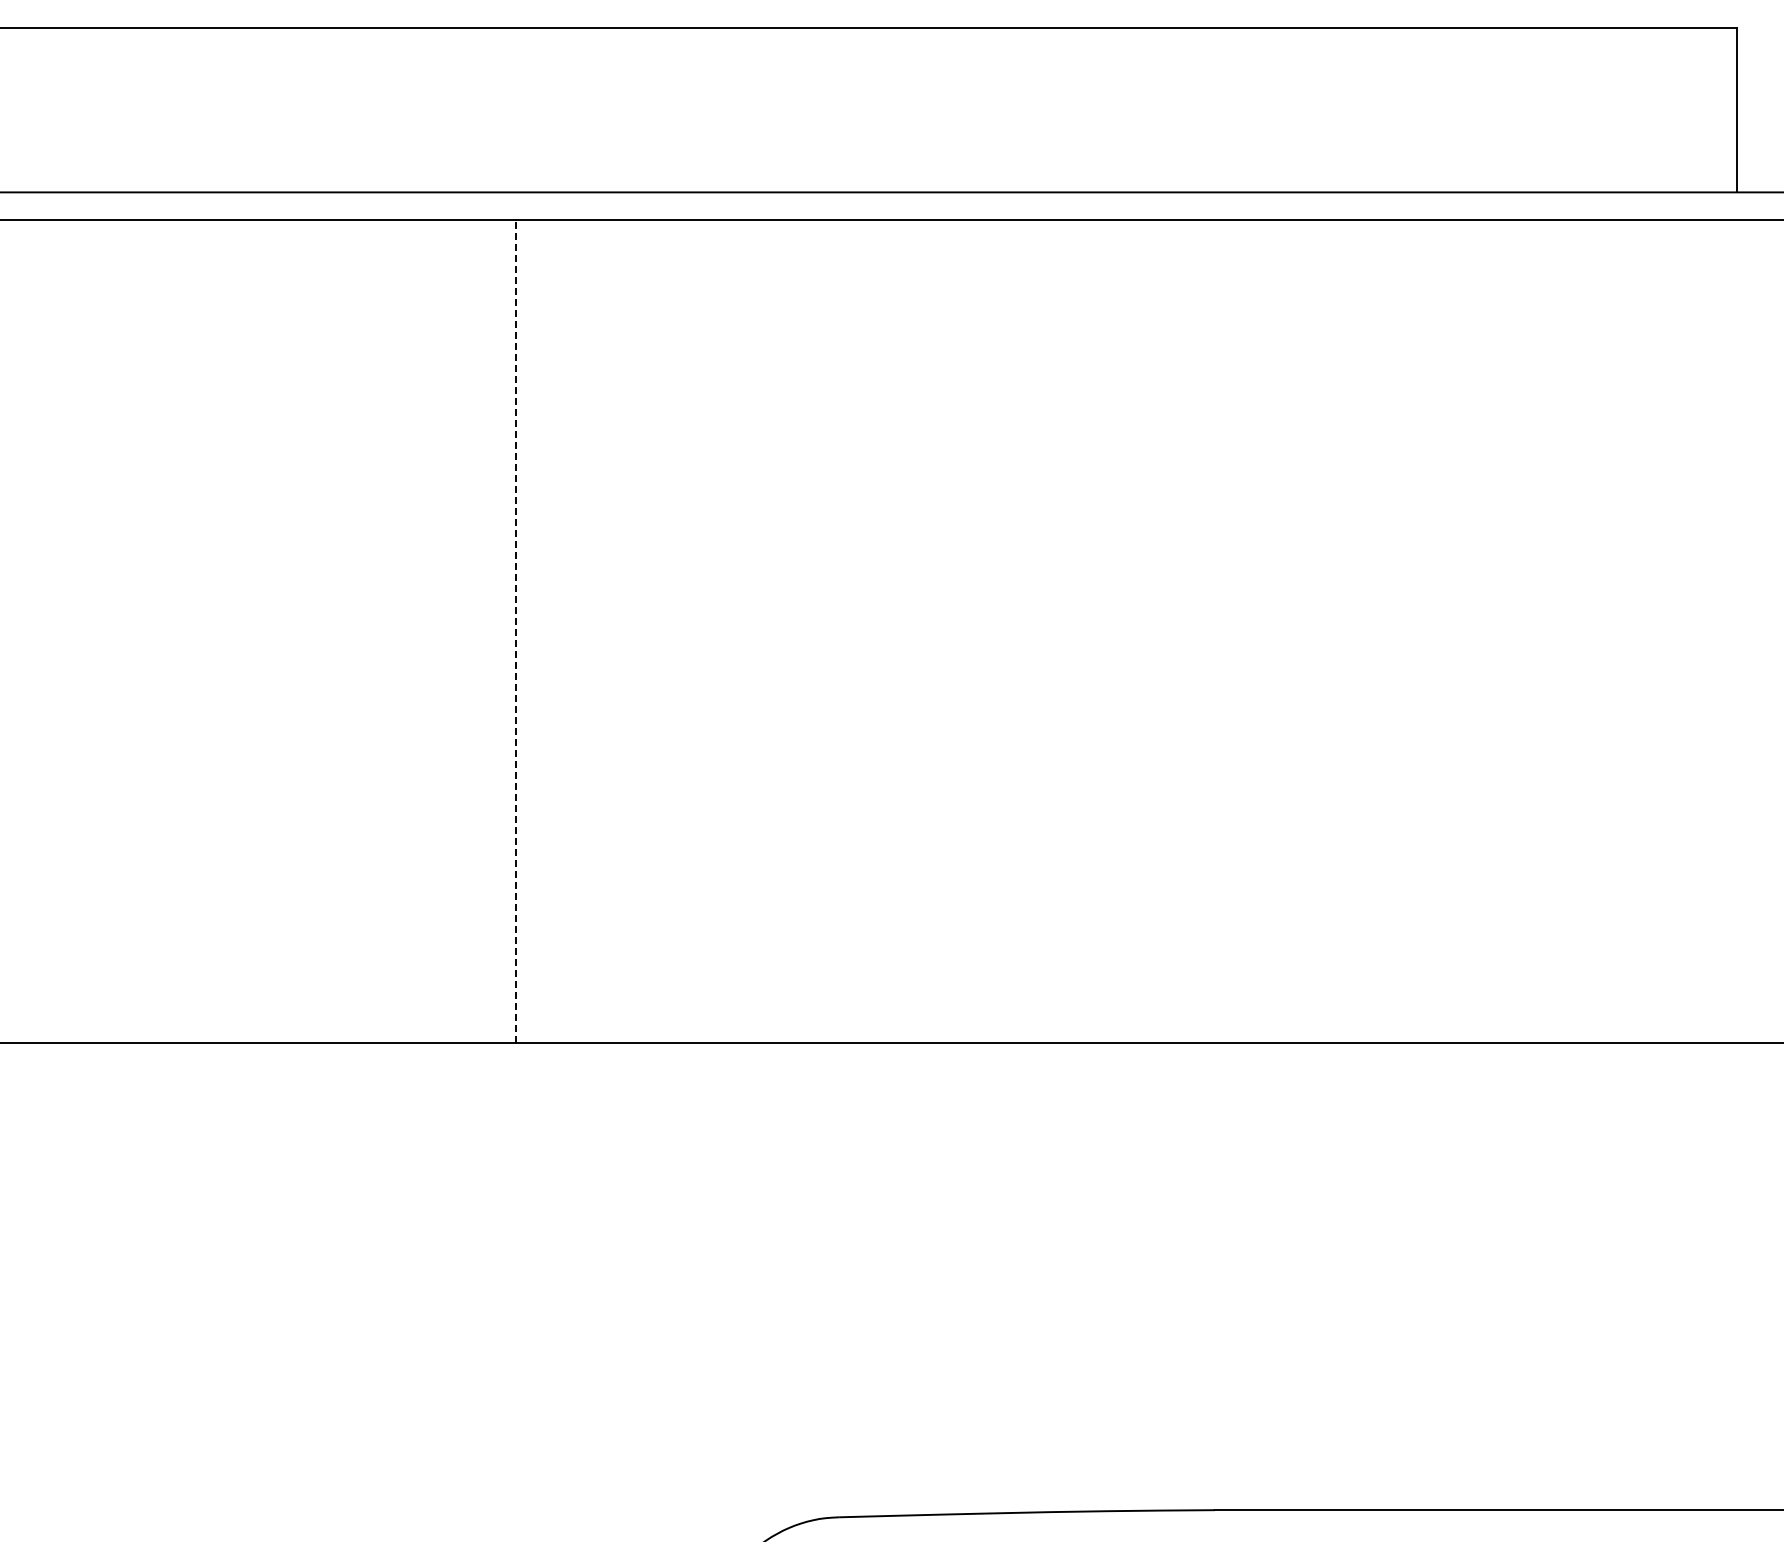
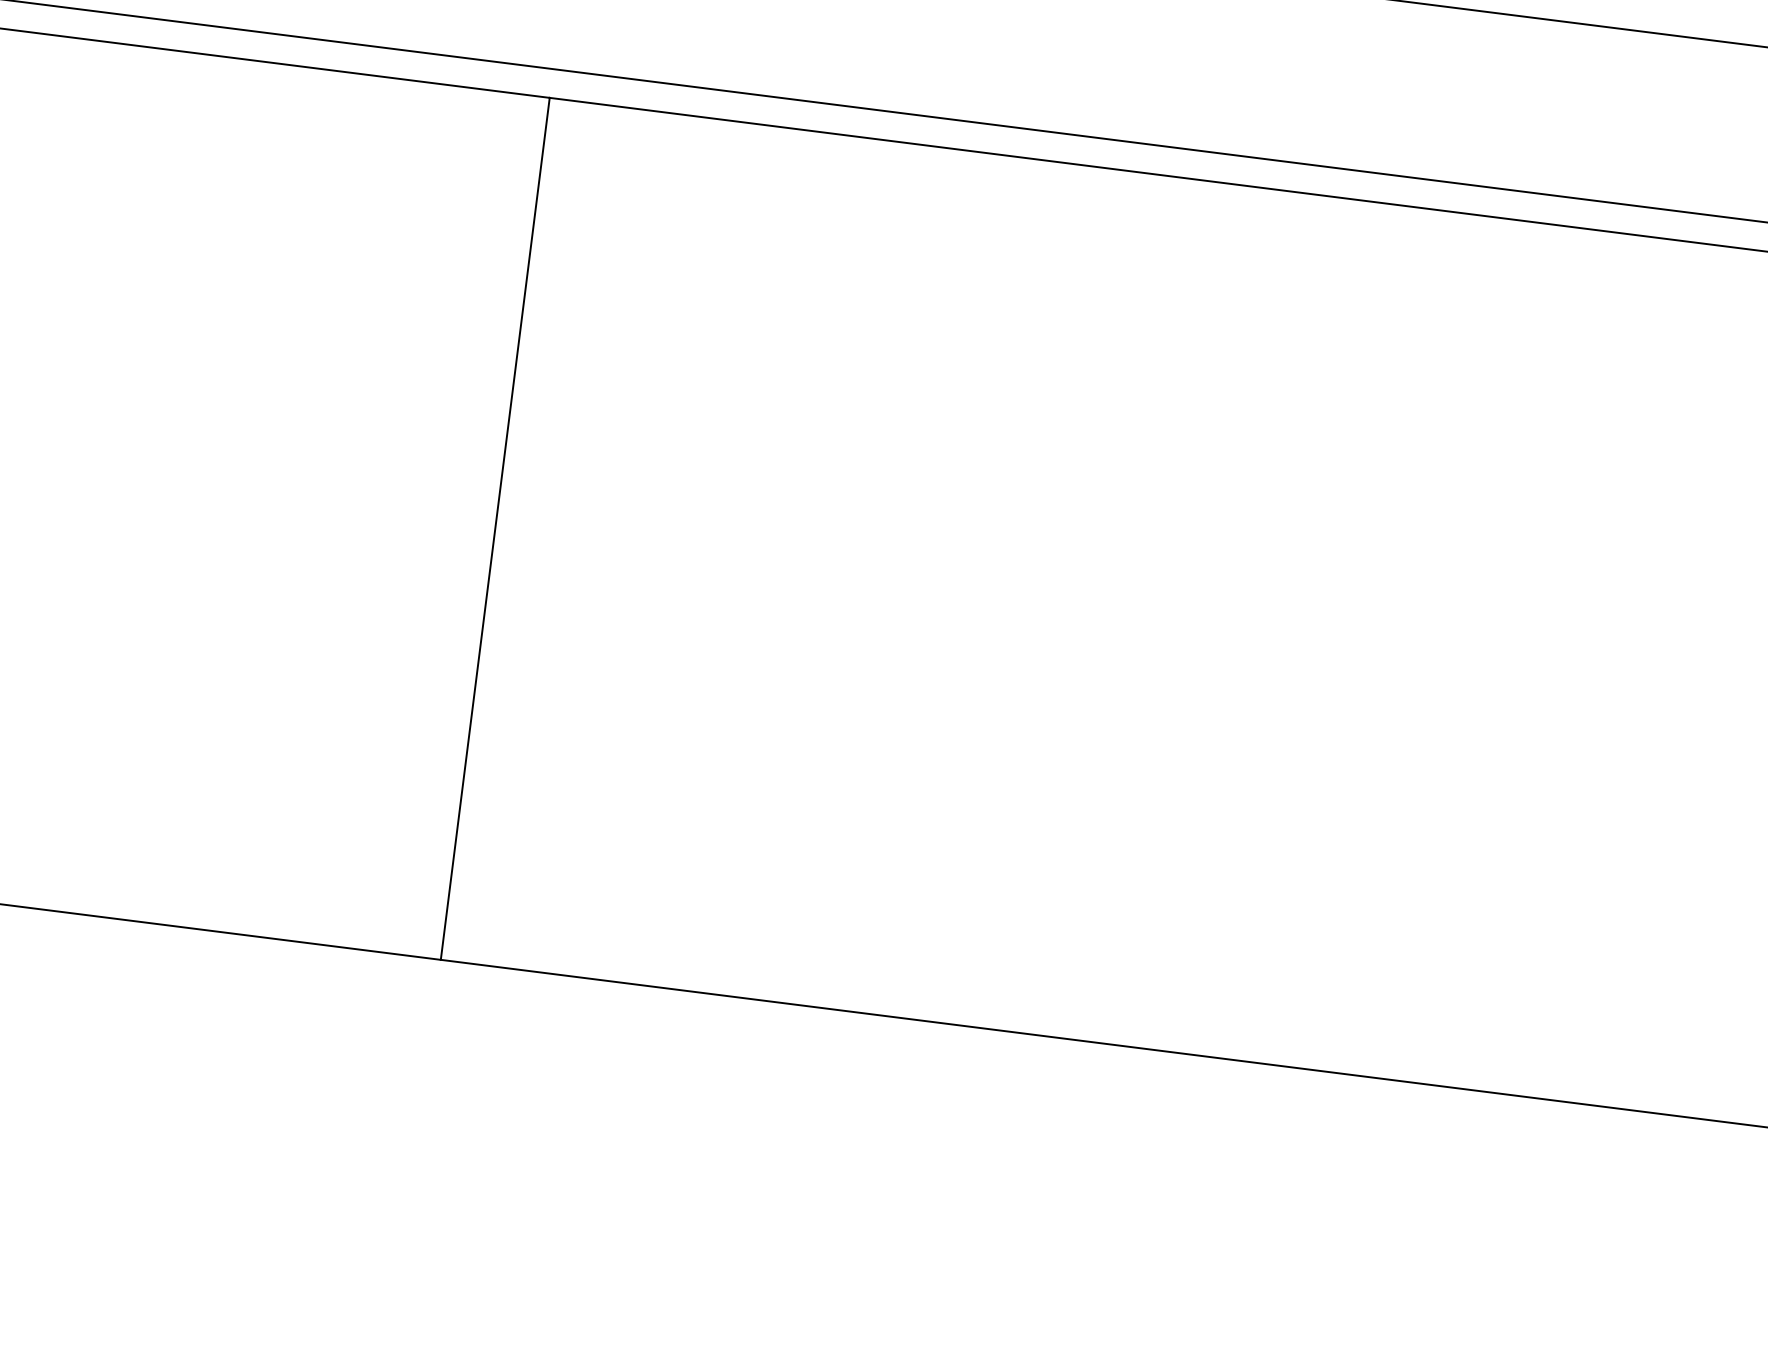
line: (516, 631) -> (495, 528), dashed -> solid

